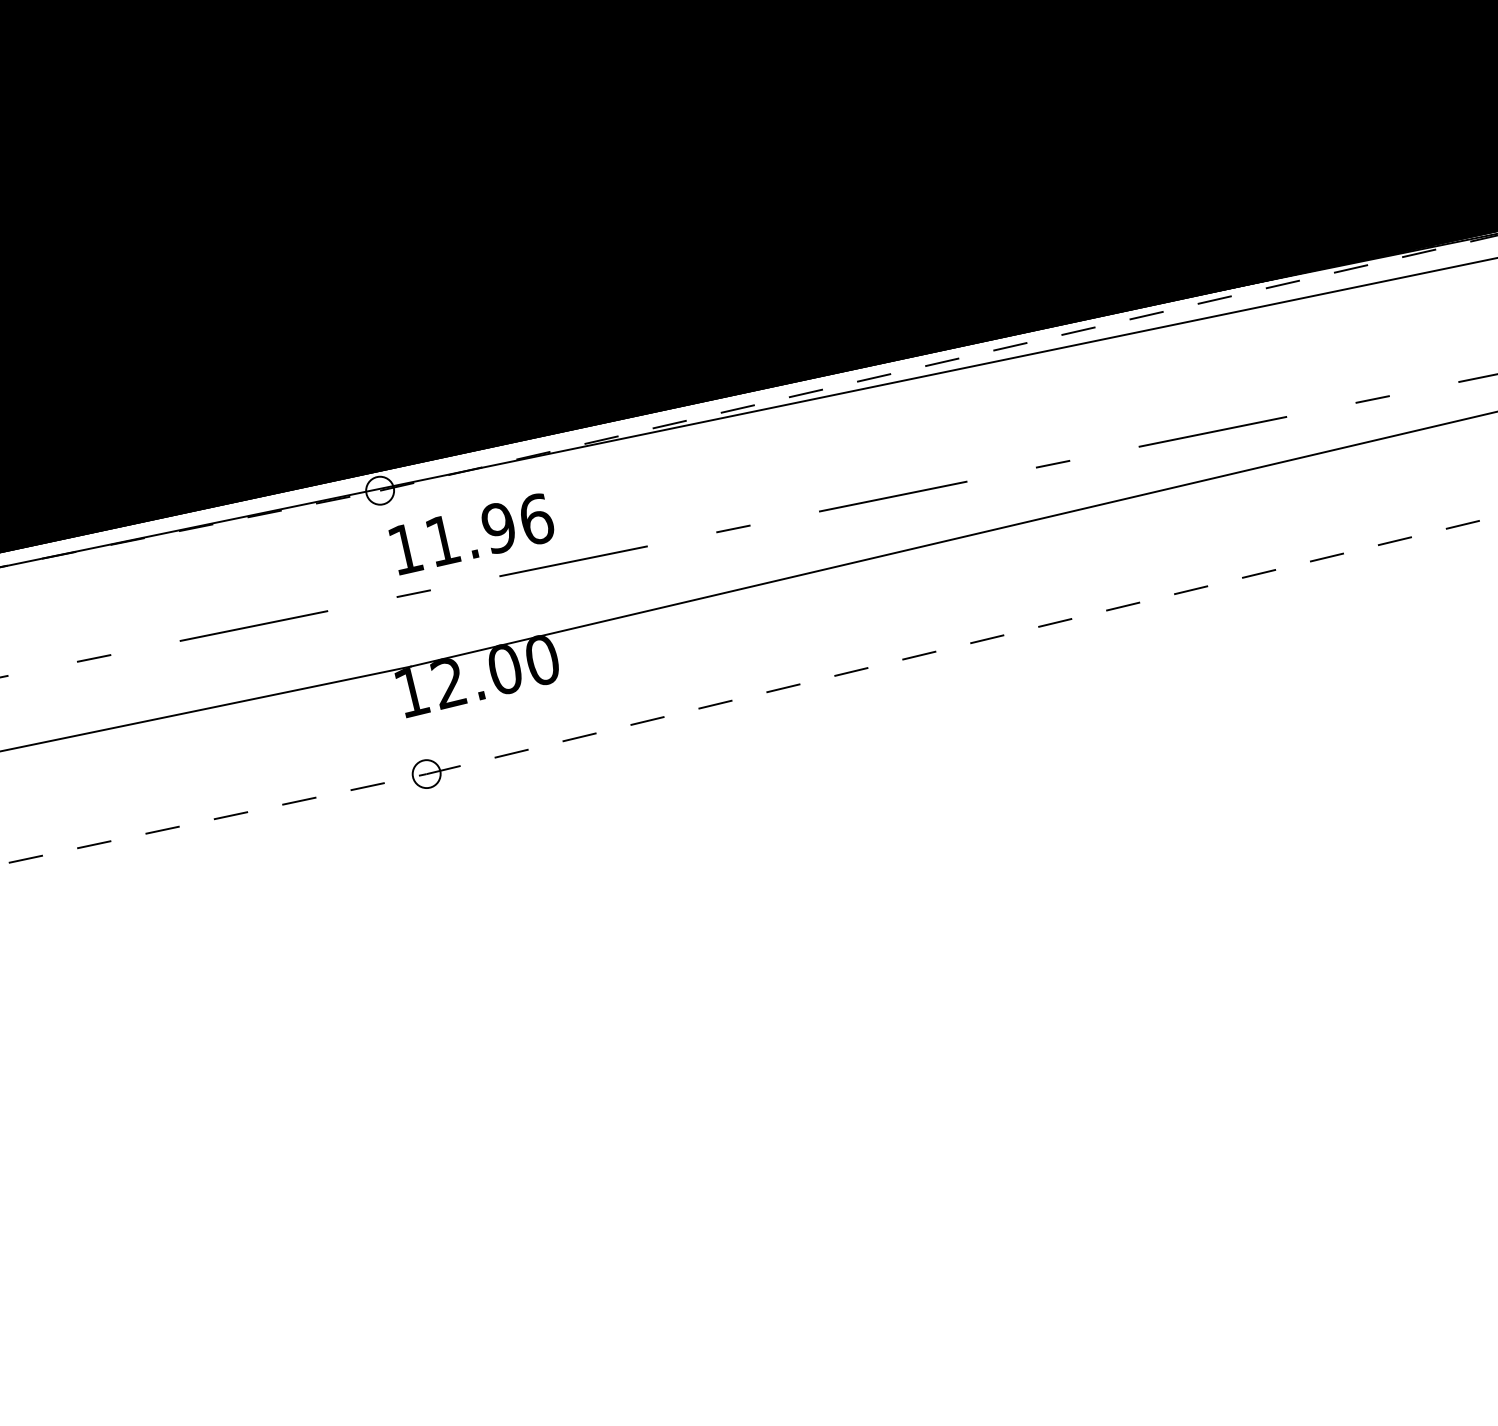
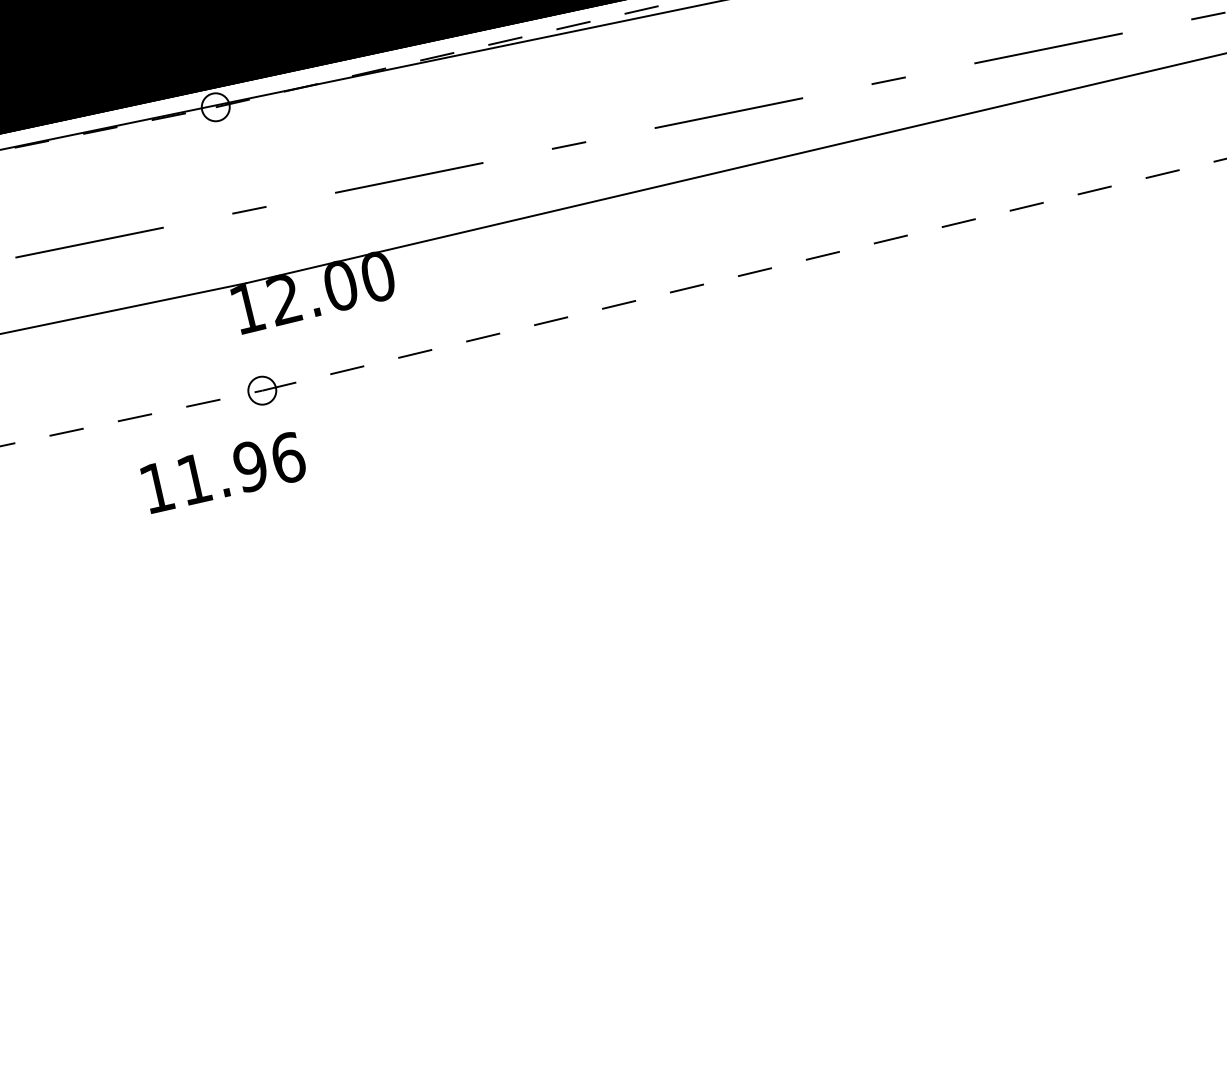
text: (471, 534) -> (223, 473), moved

